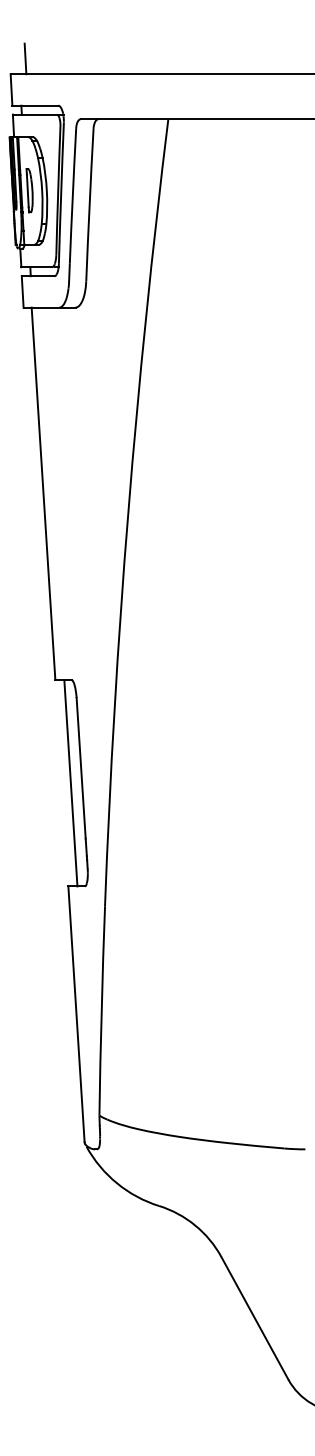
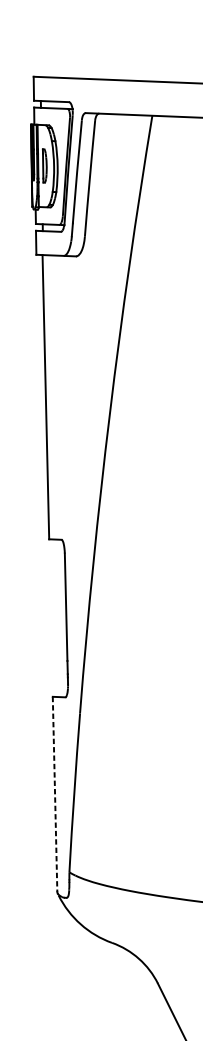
line: (25, 58) -> (45, 65), removed
line: (70, 783) -> (57, 618), removed
line: (76, 1014) -> (55, 794), solid -> dashed

